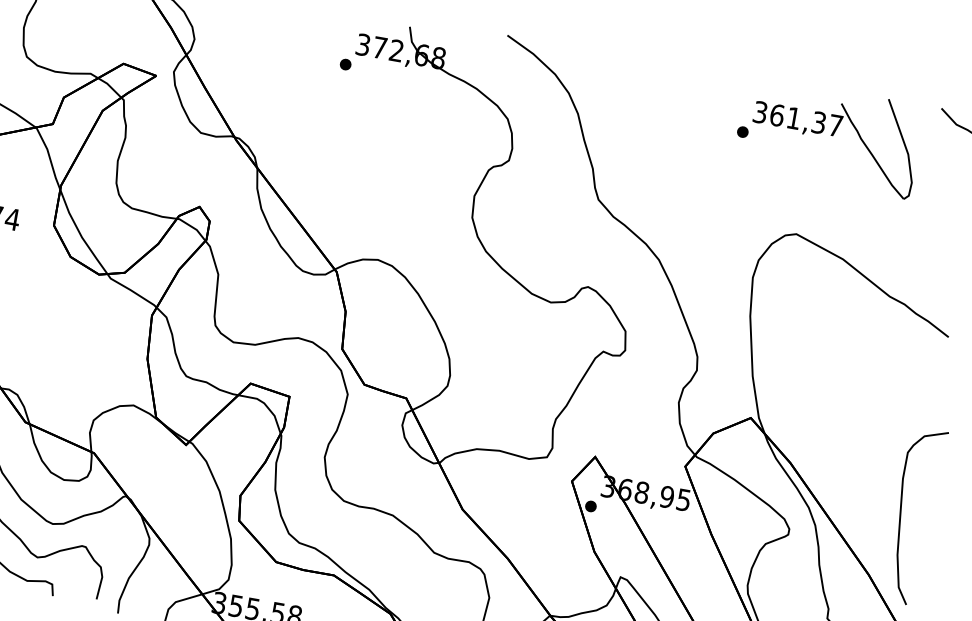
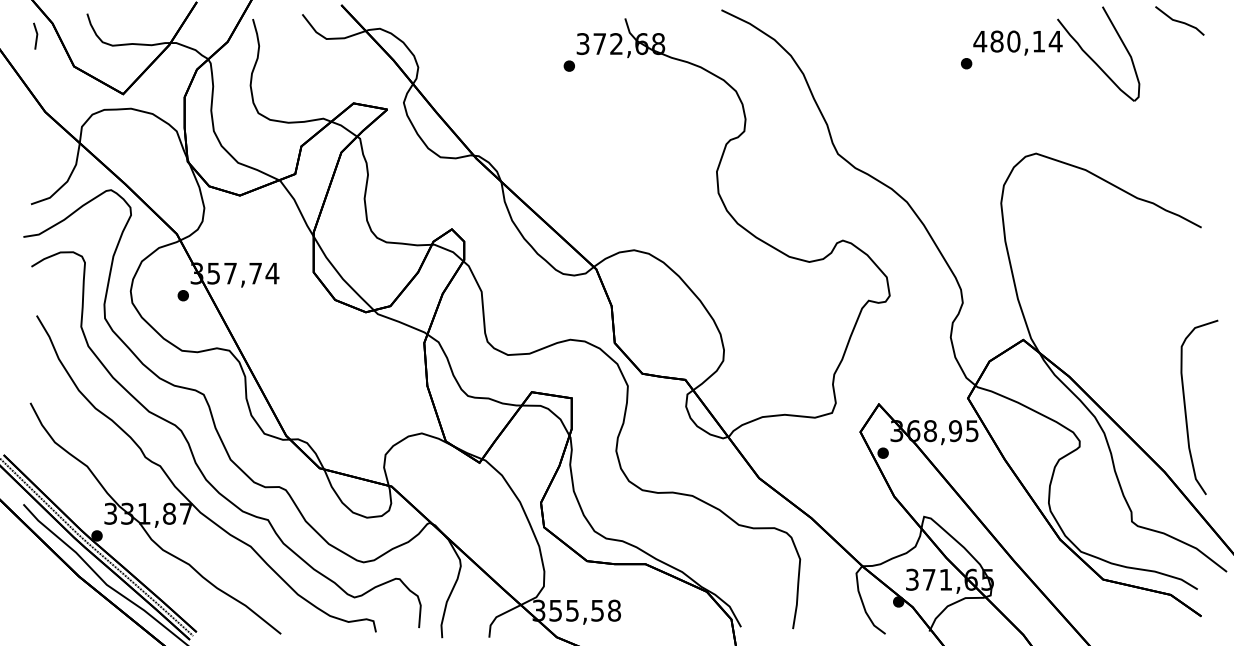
text: (797, 118) -> (1017, 41), 361,37 -> 480,14

